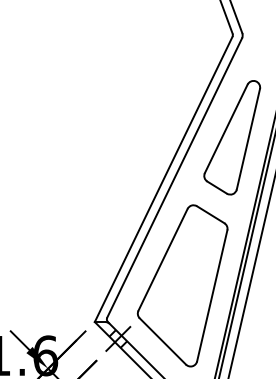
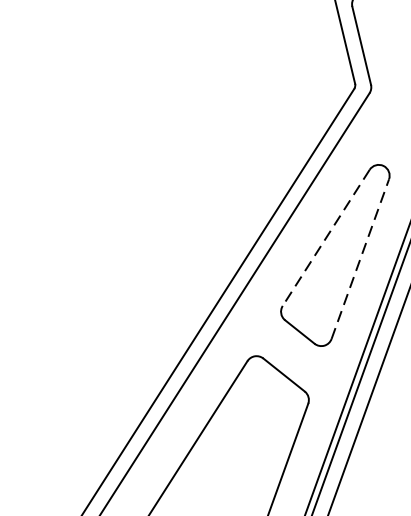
line: (226, 129) -> (326, 238), solid -> dashed
line: (248, 139) -> (360, 259), solid -> dashed

